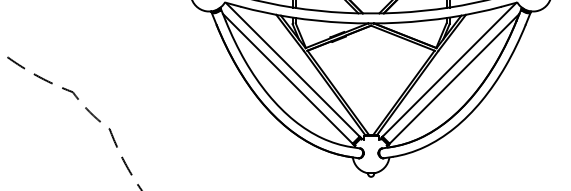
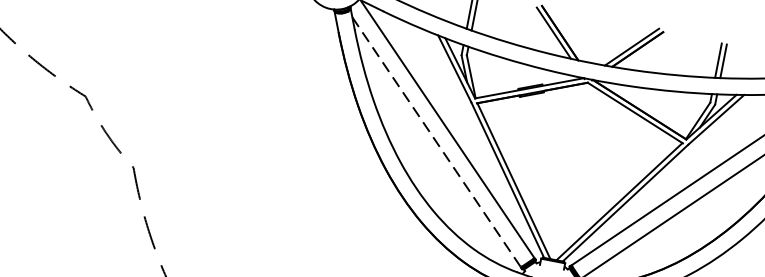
line: (287, 78) -> (436, 141), solid -> dashed

